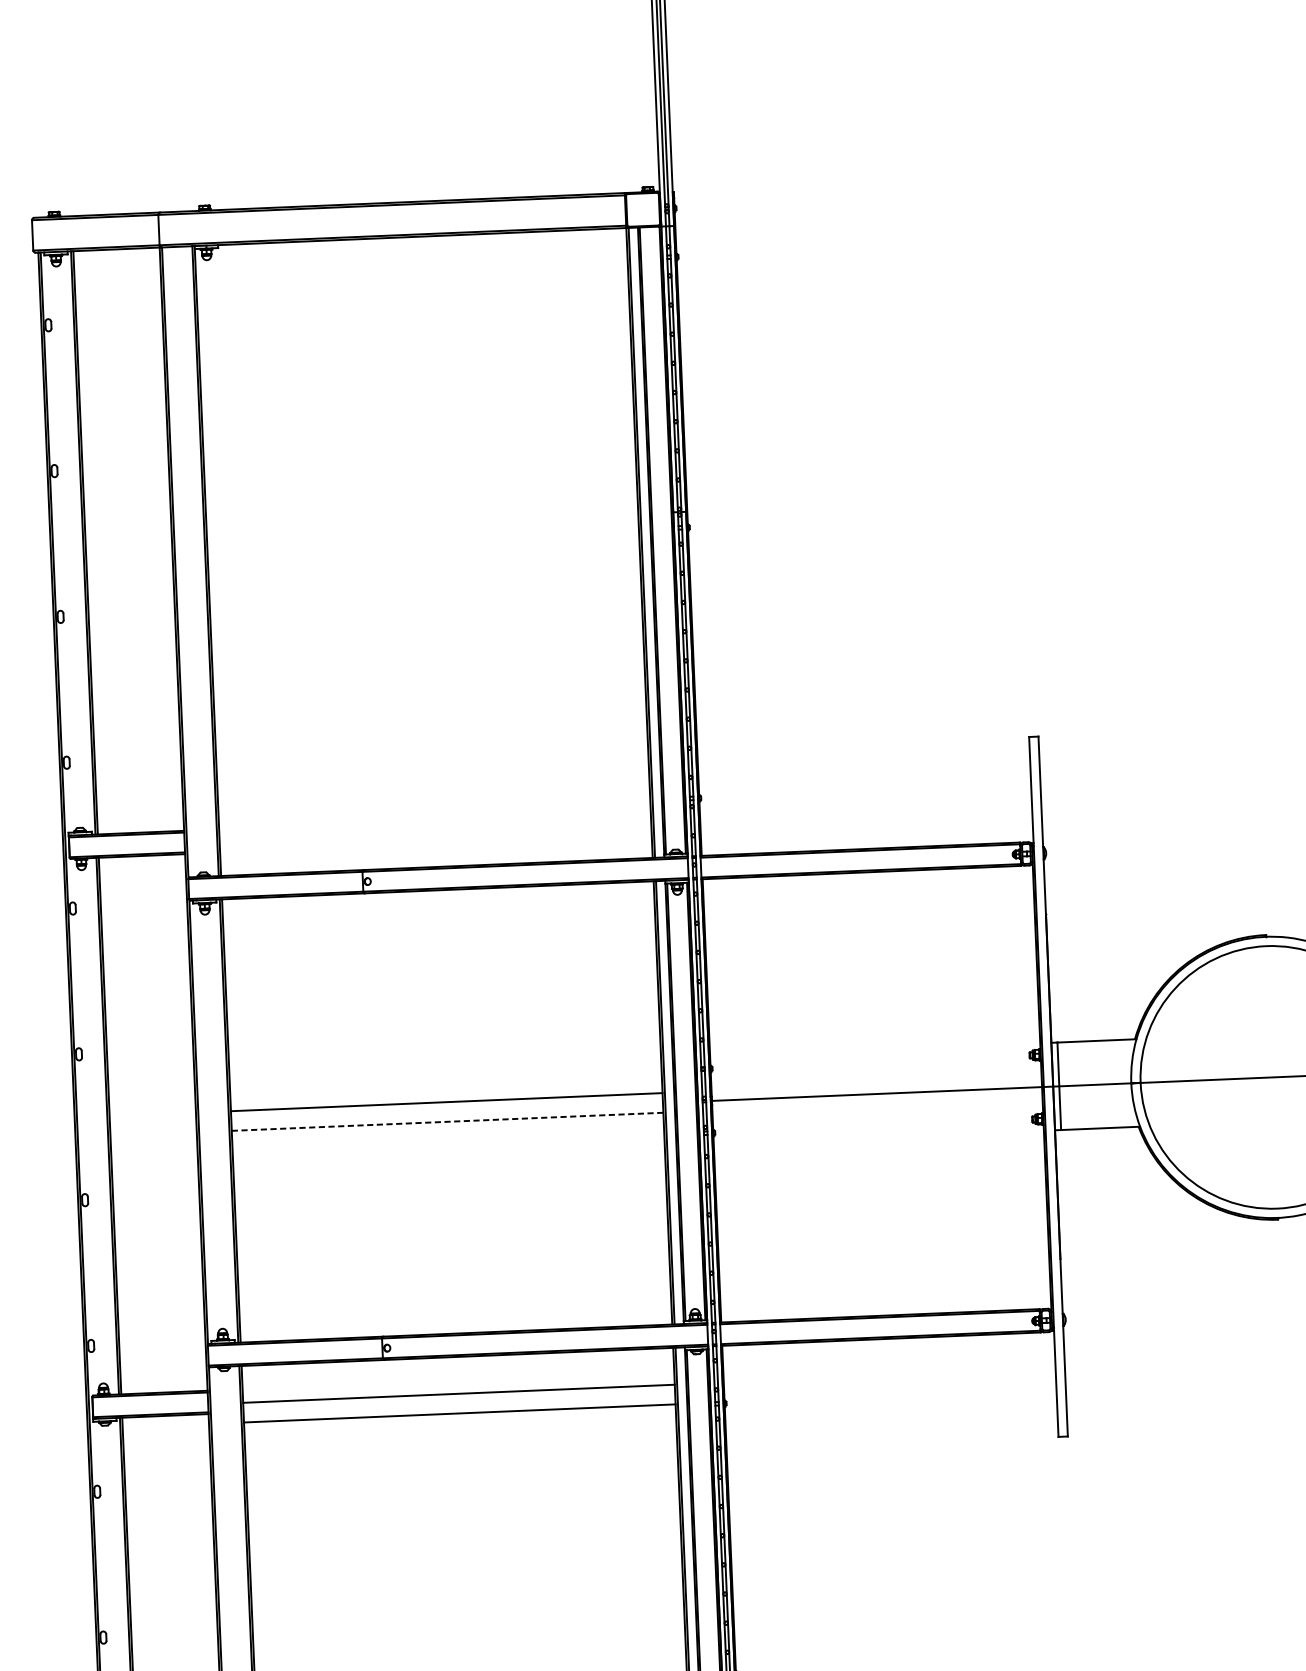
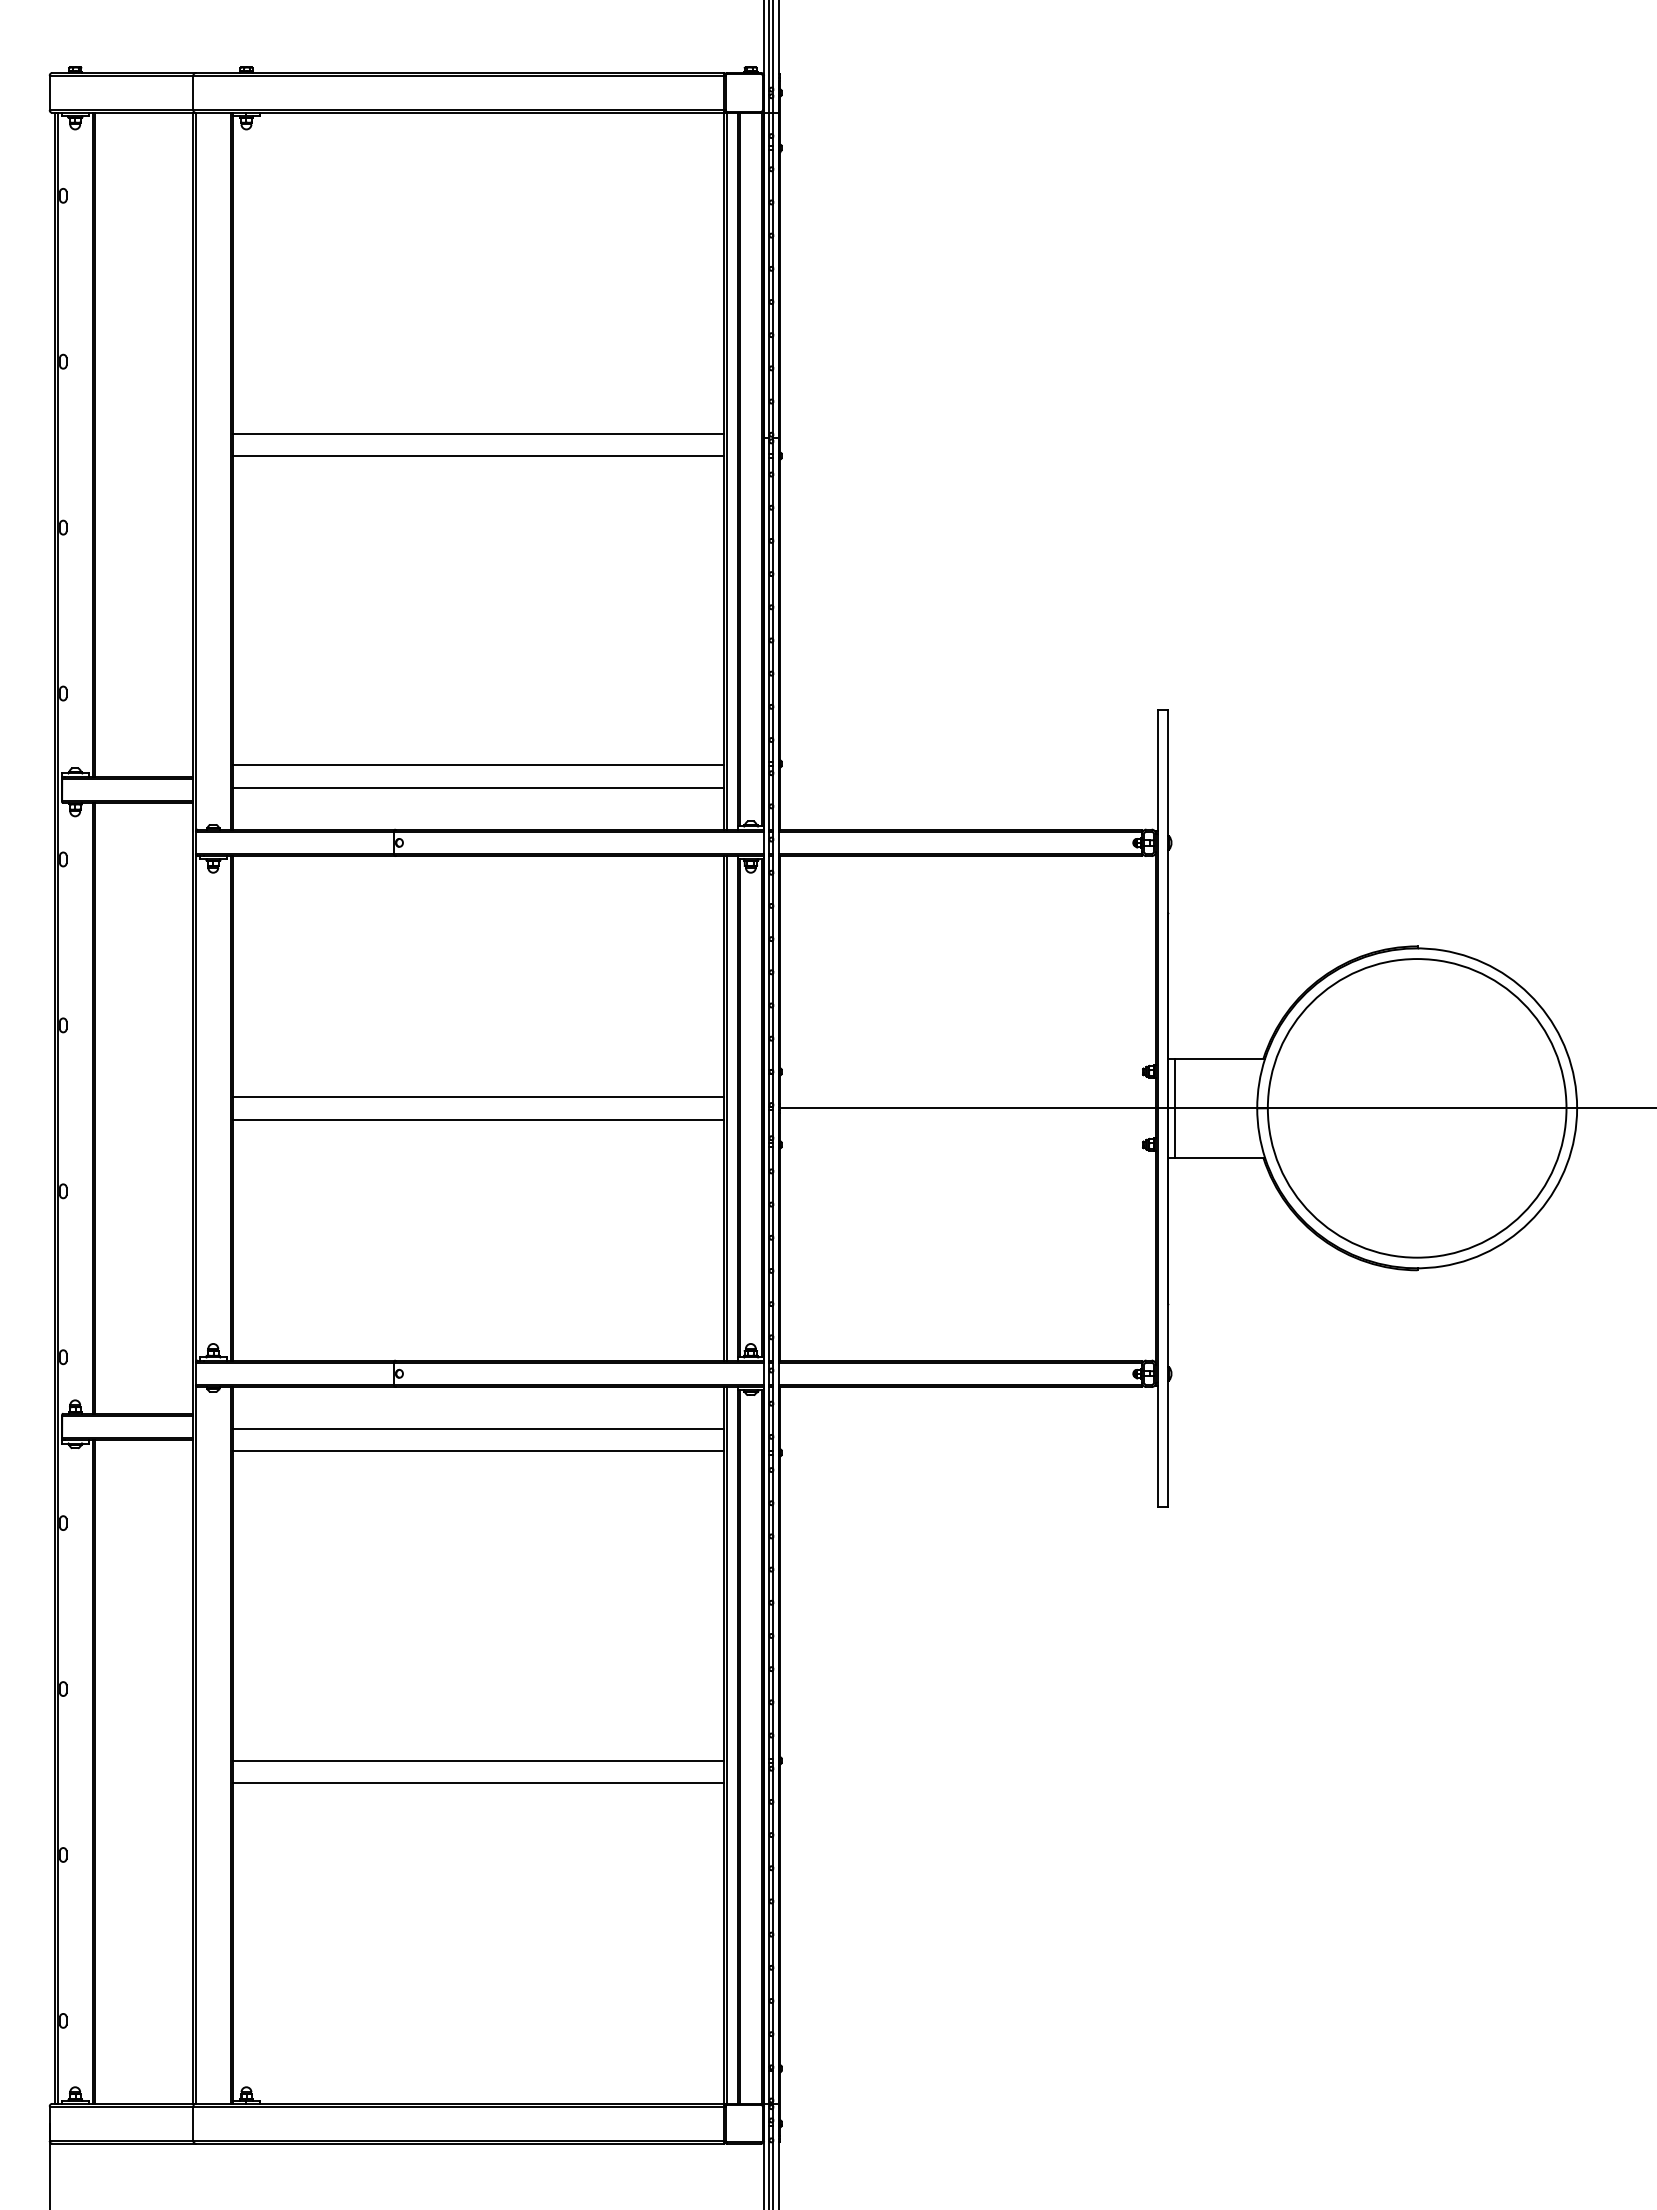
line: (422, 518) -> (478, 433), added
line: (422, 538) -> (478, 455), added
line: (434, 810) -> (478, 765), added
line: (435, 829) -> (478, 787), added
line: (447, 1121) -> (478, 1119), dashed -> solid

